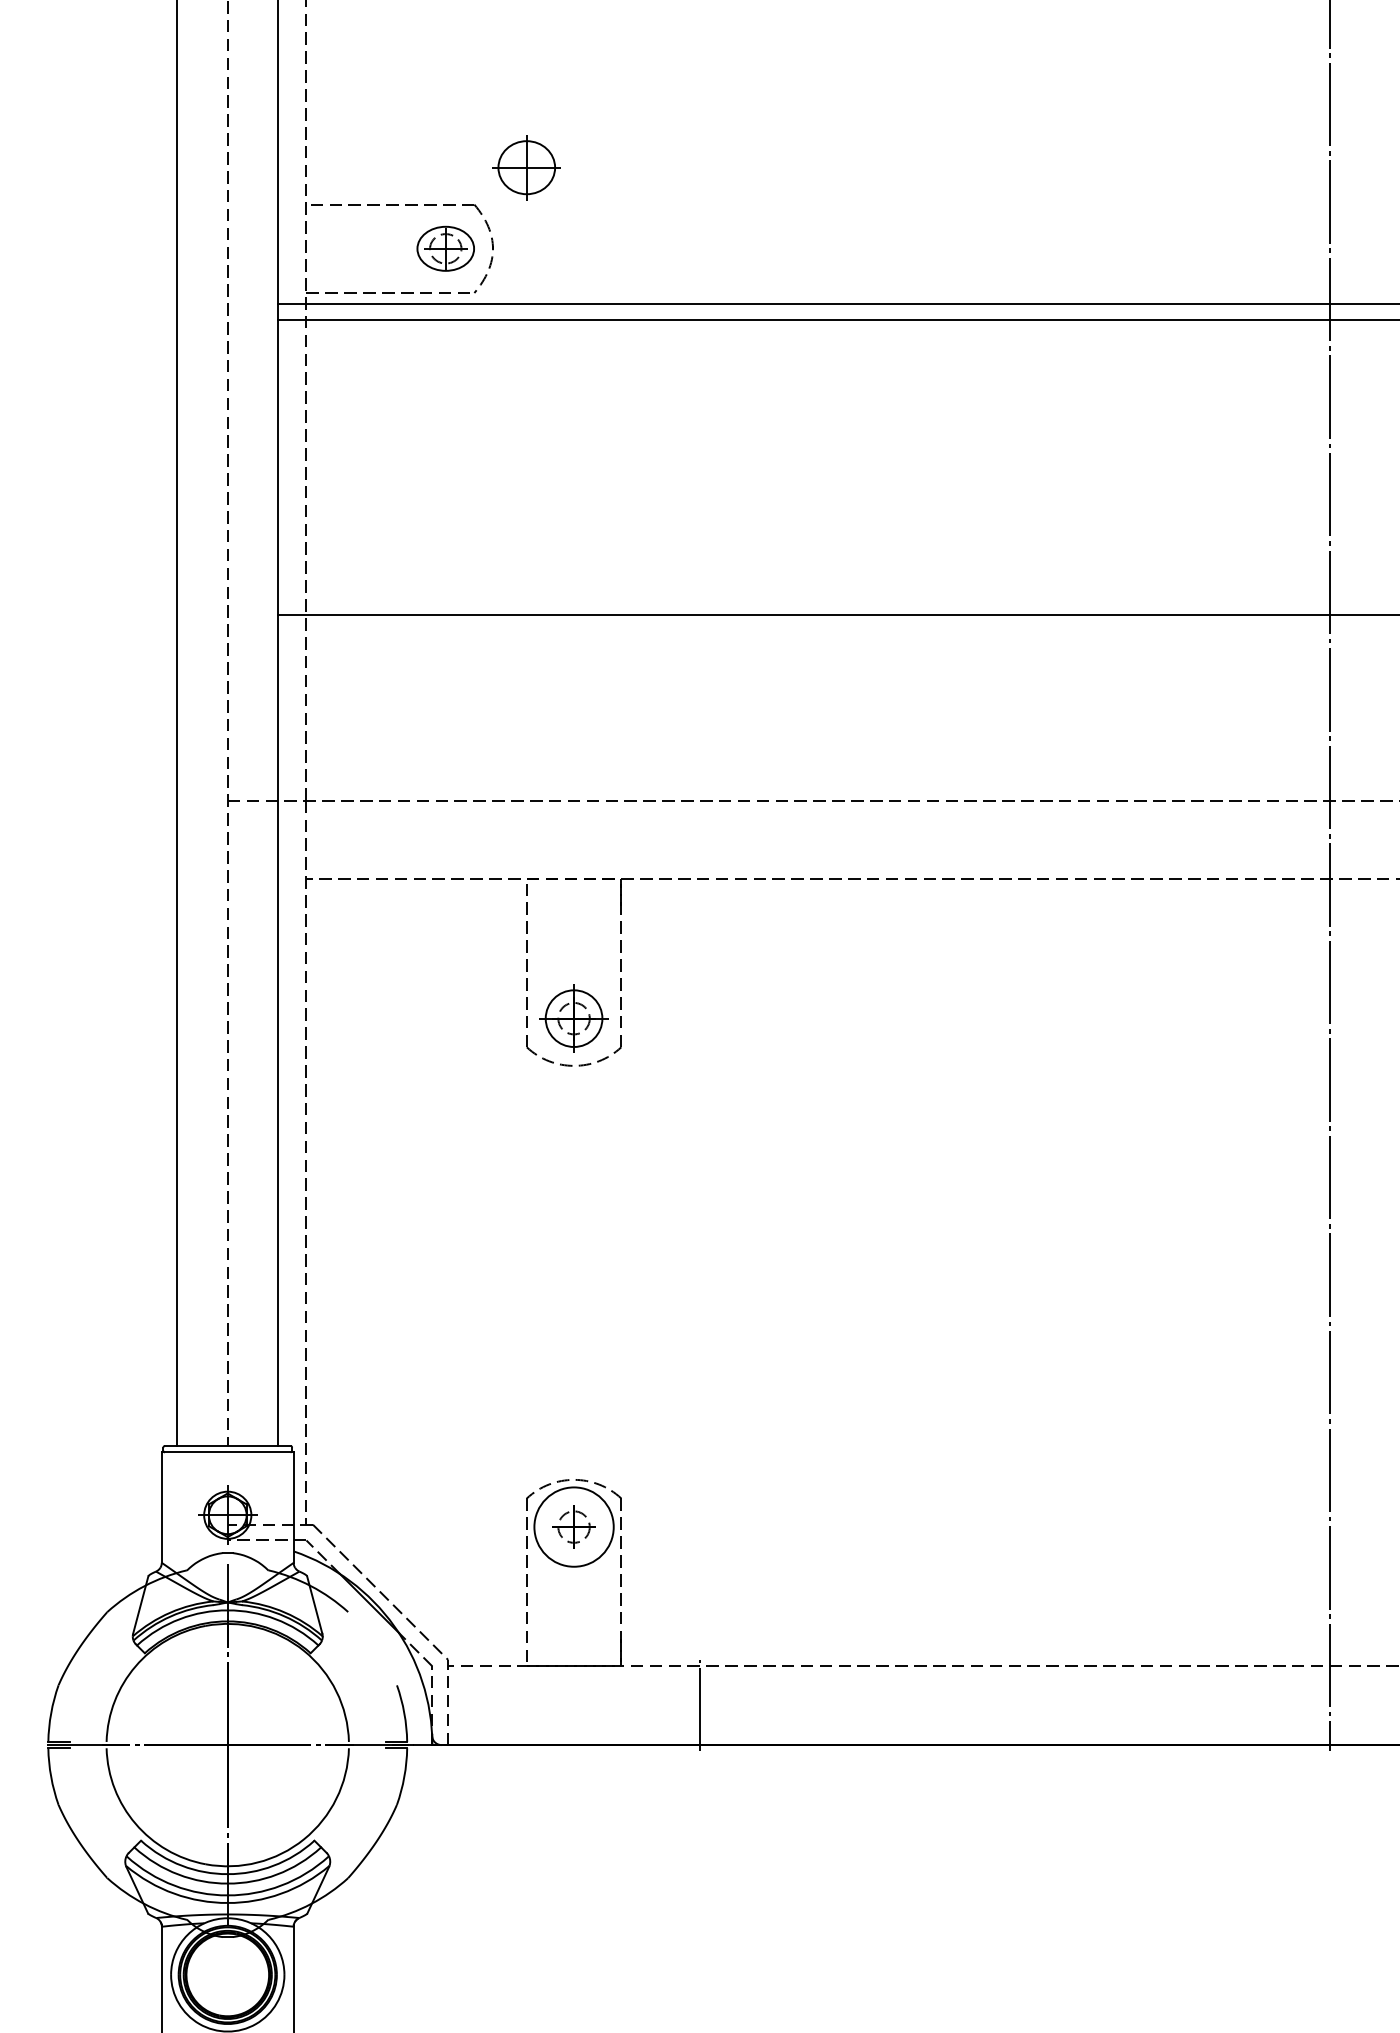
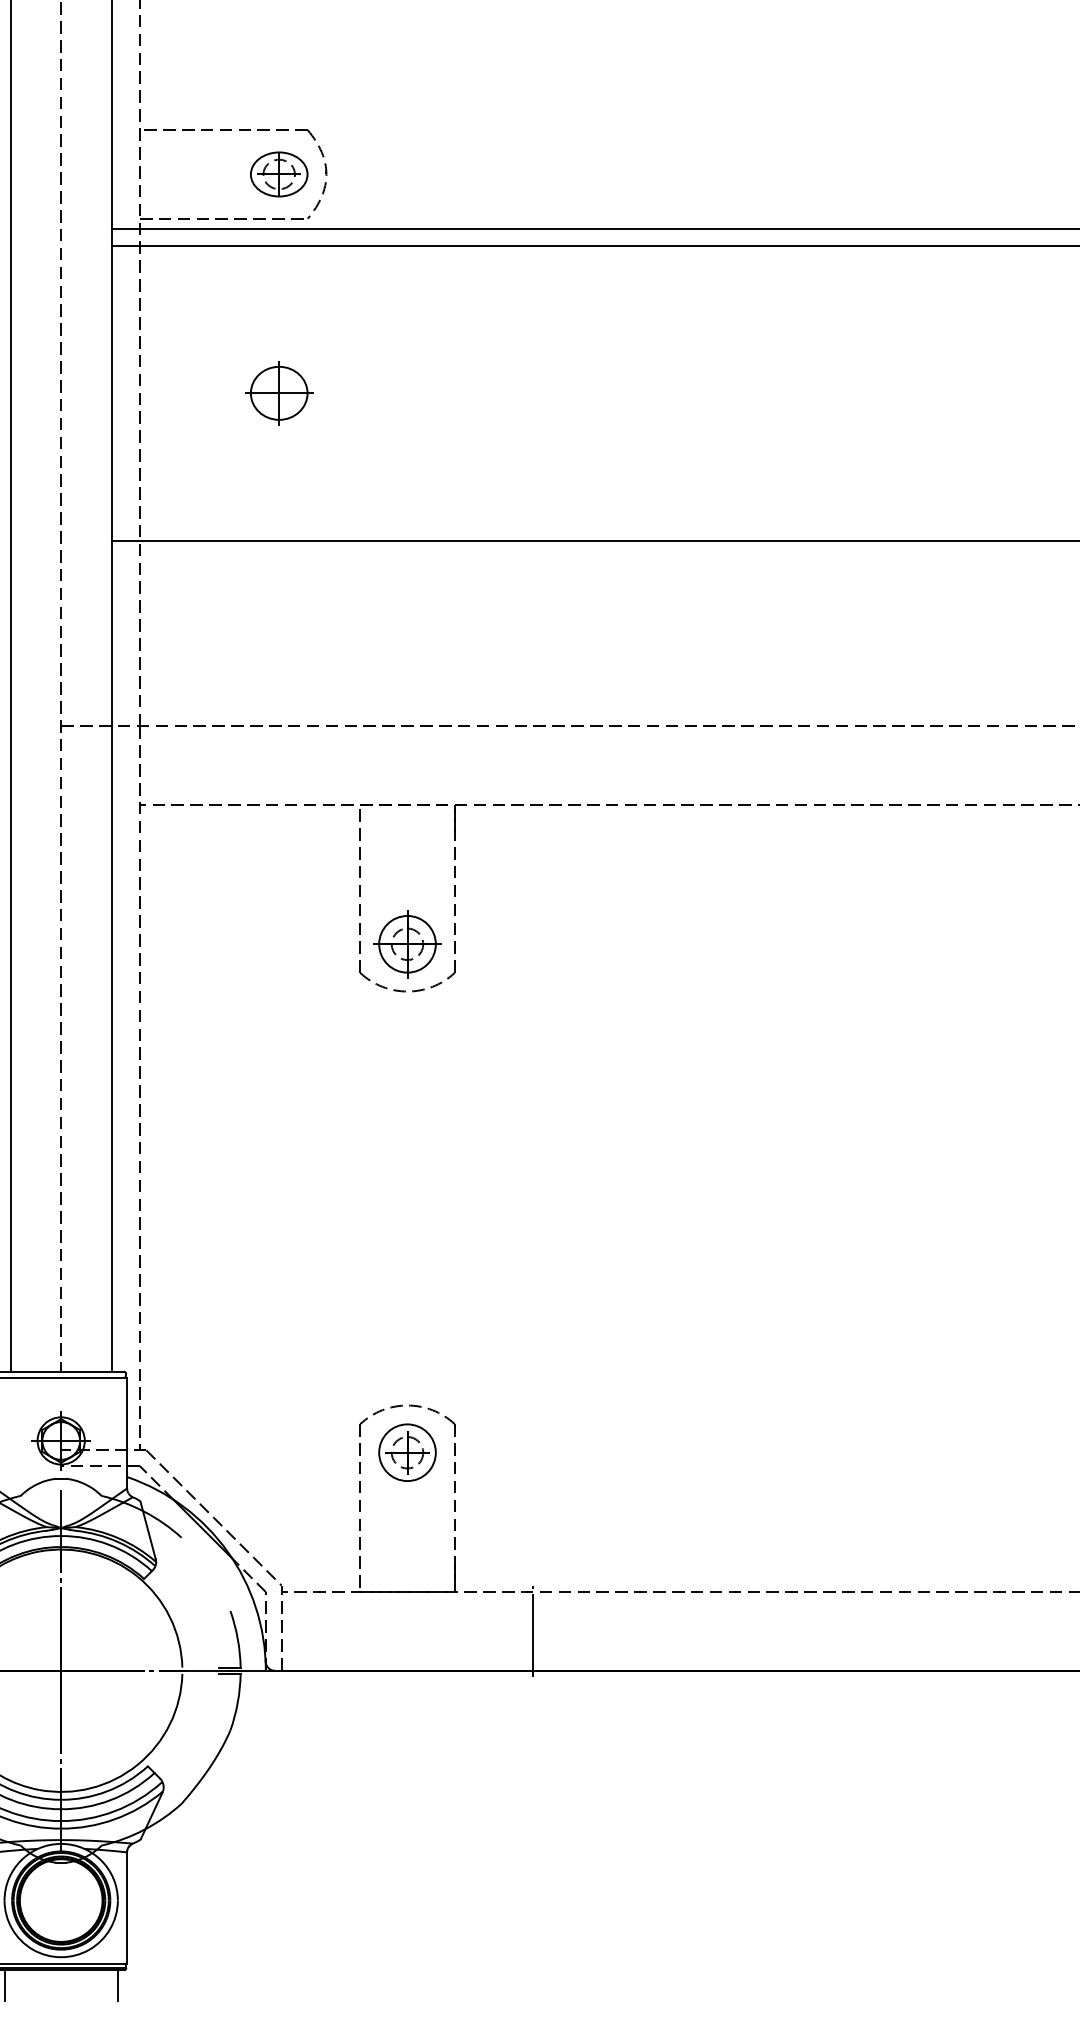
part: (526, 167) -> (278, 393), moved
circle: (573, 1526) -> (406, 1452), size x0.71

